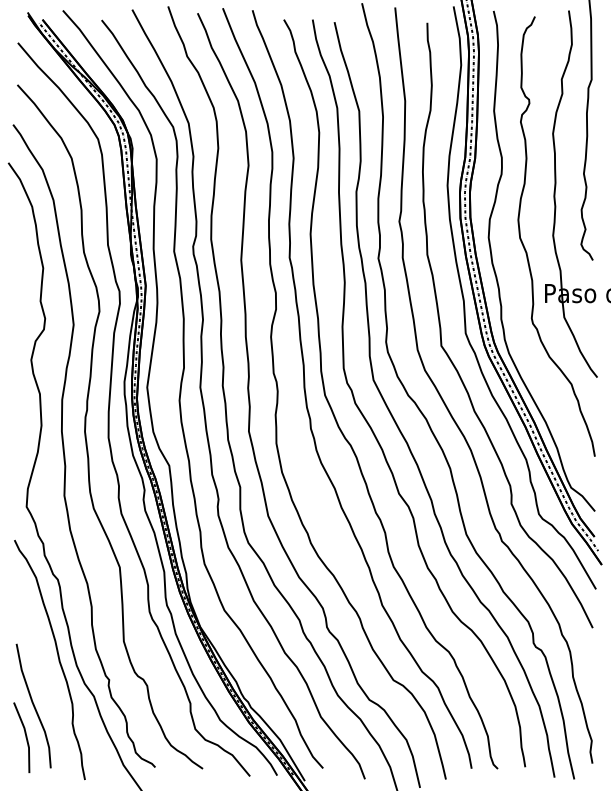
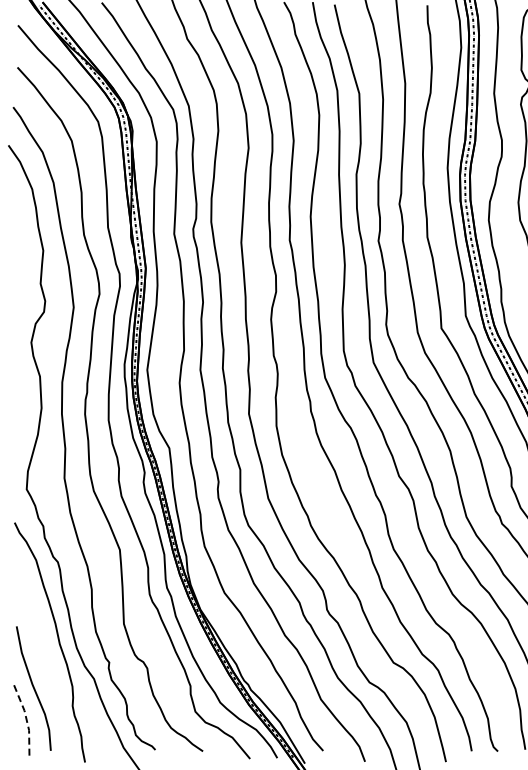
line: (26, 736) -> (26, 719), solid -> dashed

